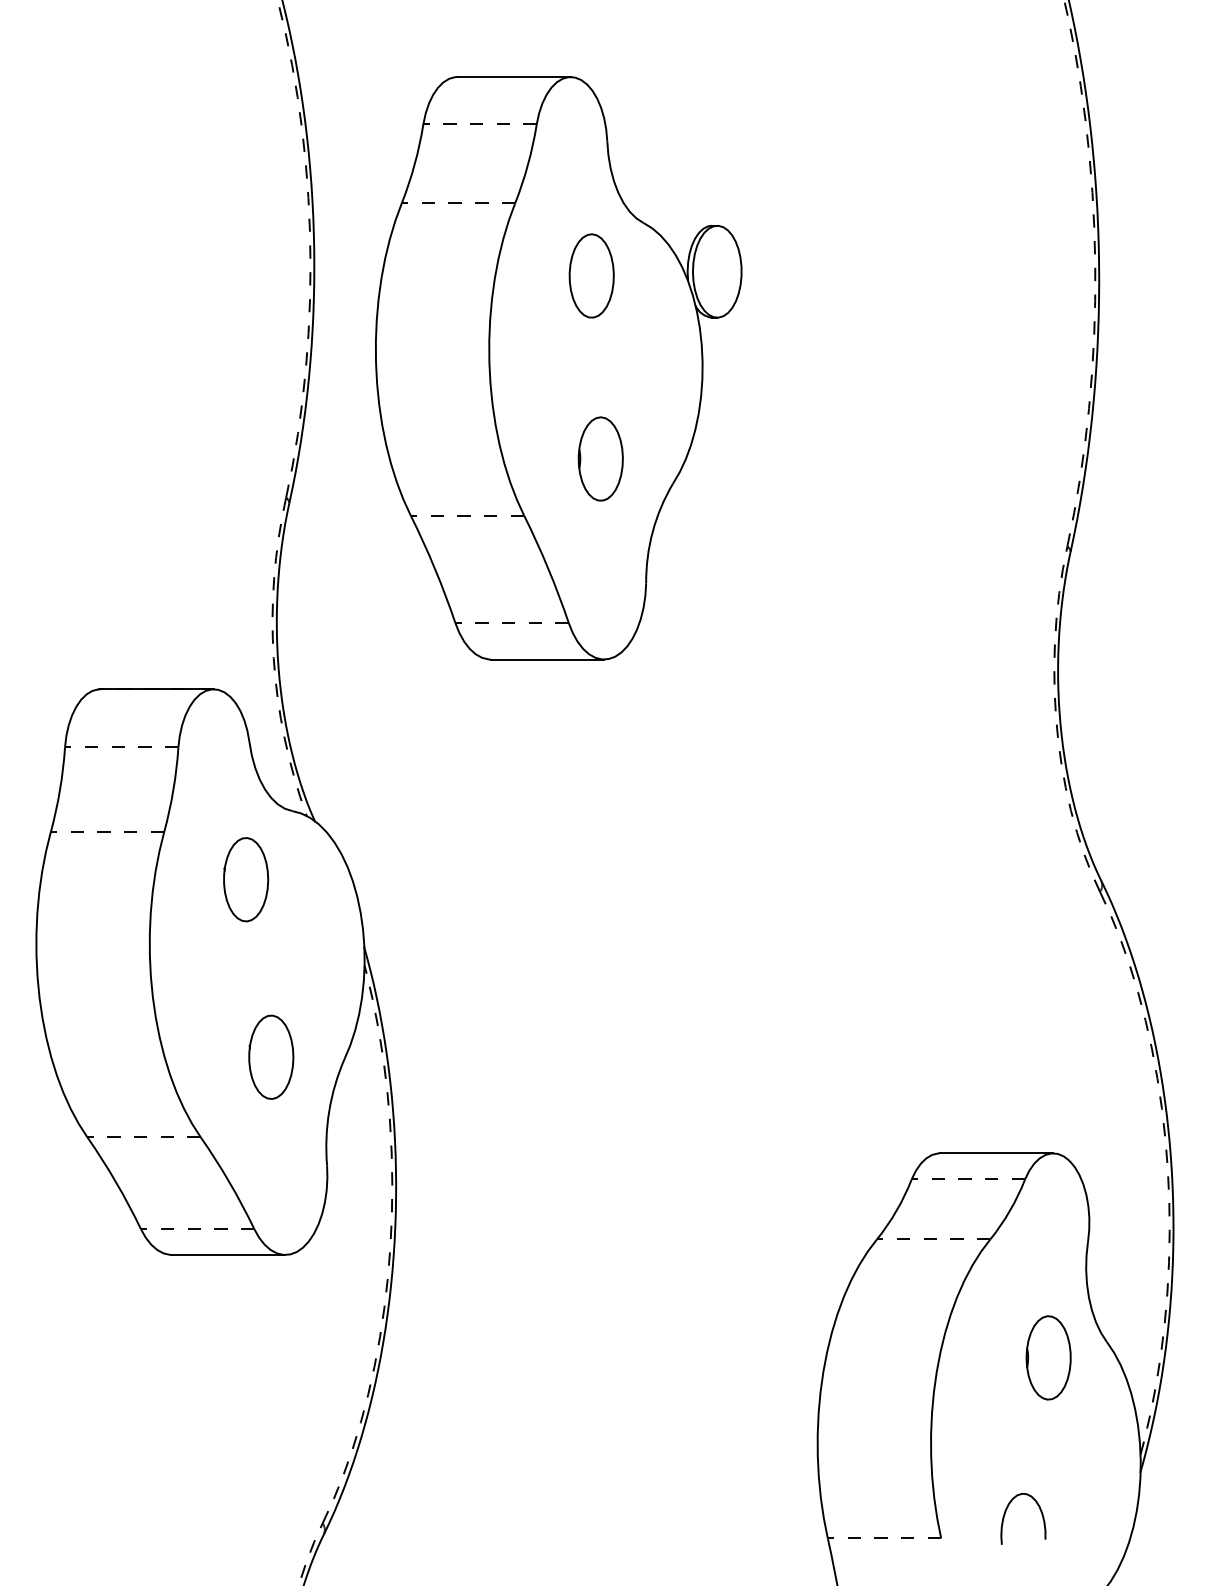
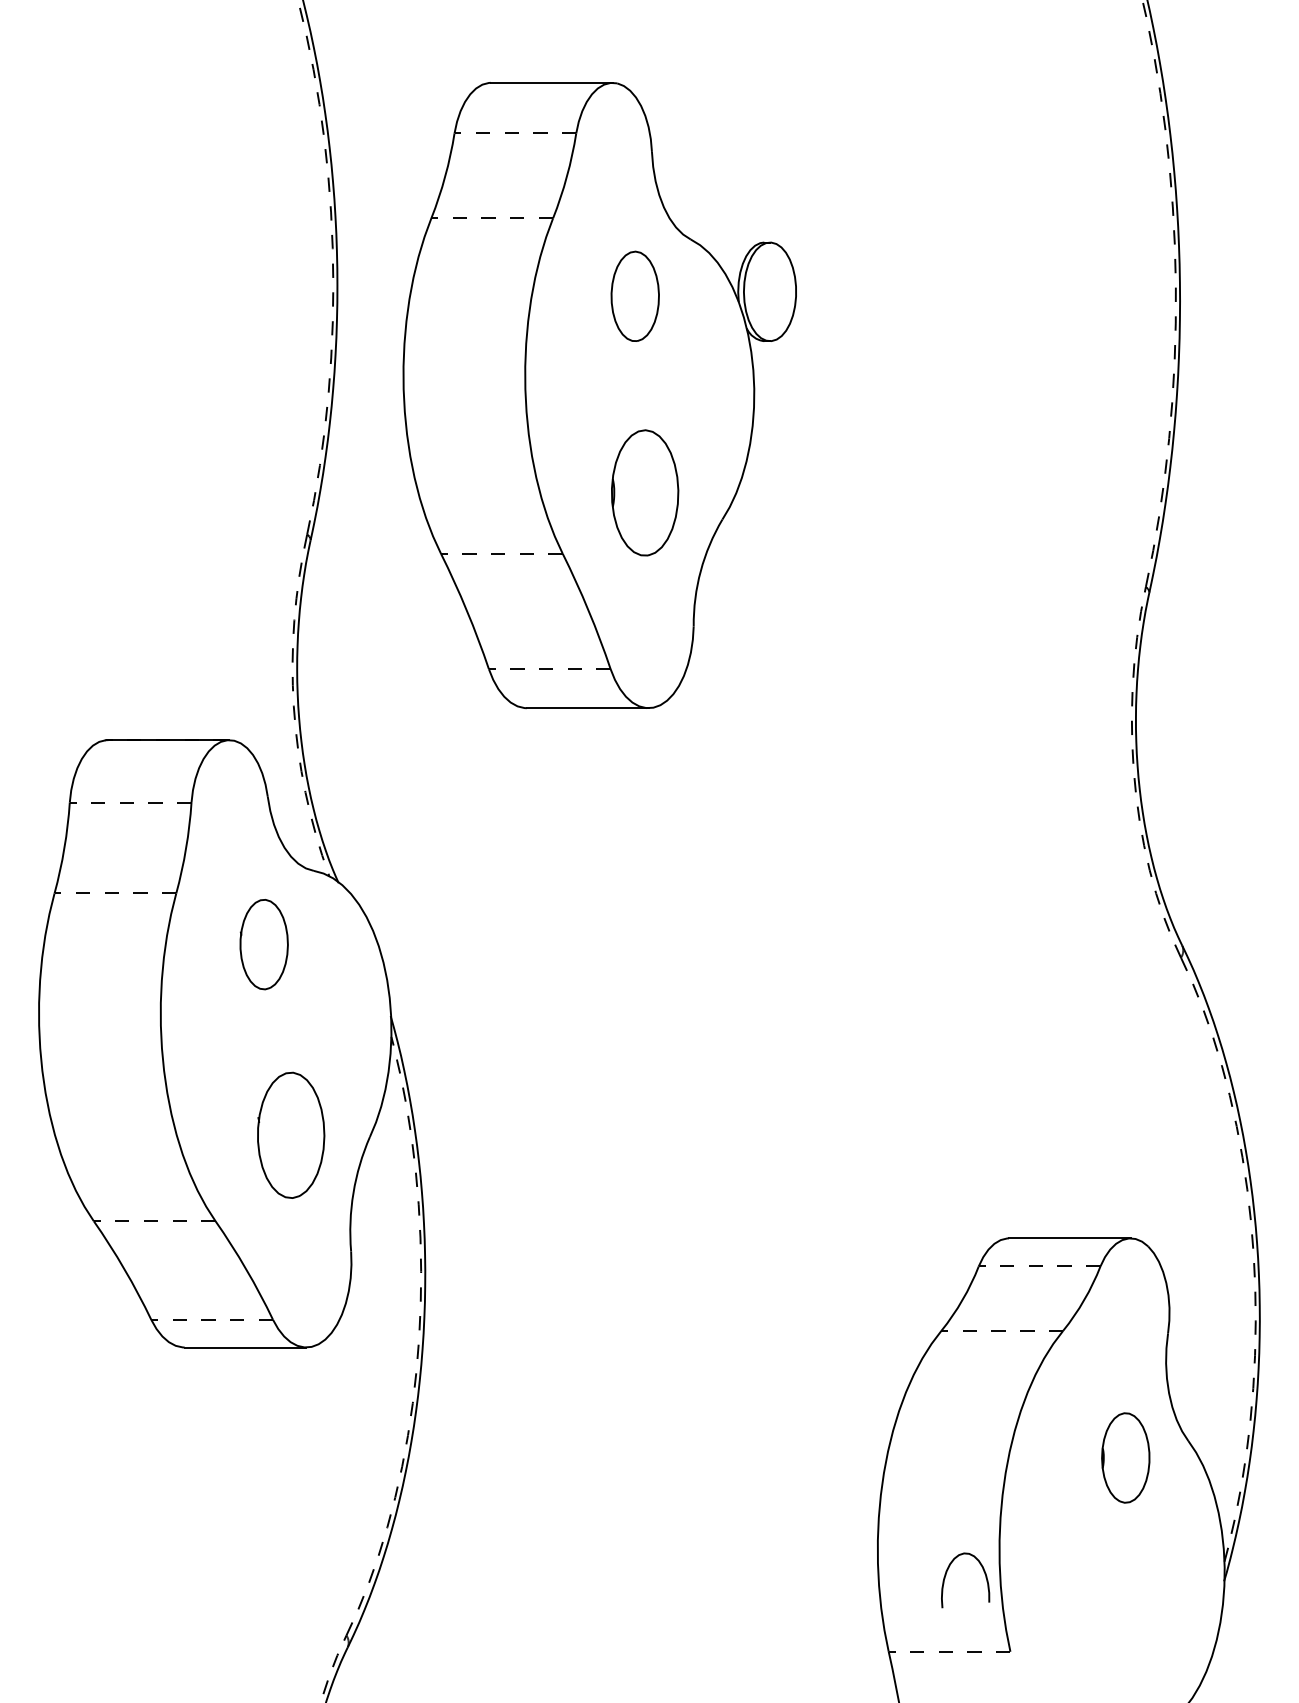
part: (600, 458) -> (644, 492), size x1.4
part: (271, 1056) -> (291, 1134), size x1.4
curve: (1040, 1512) -> (983, 1573), moved

